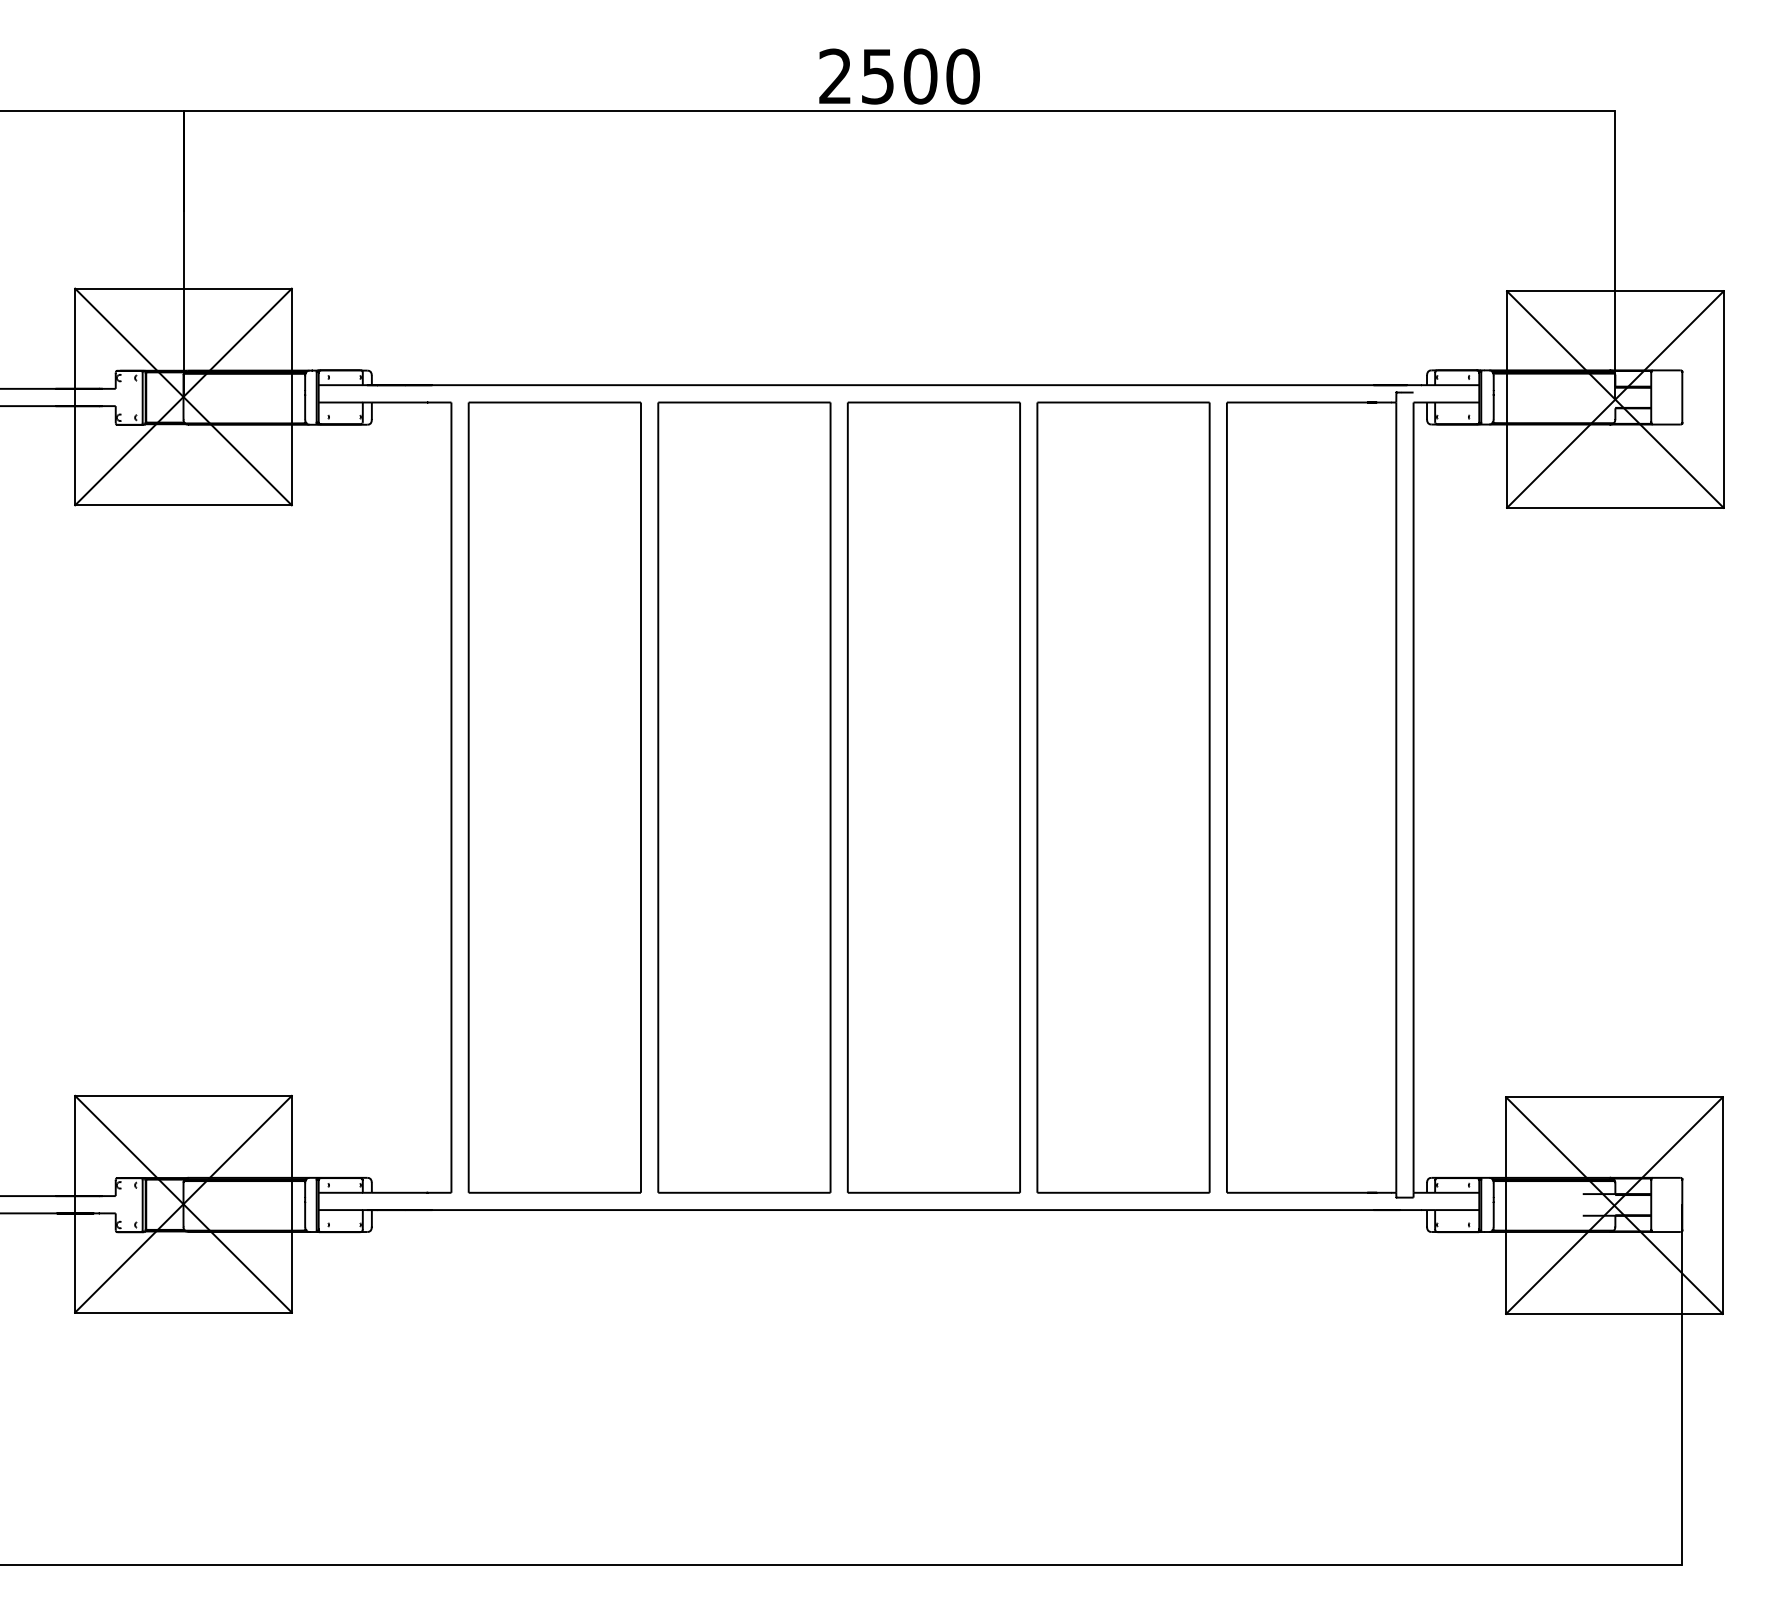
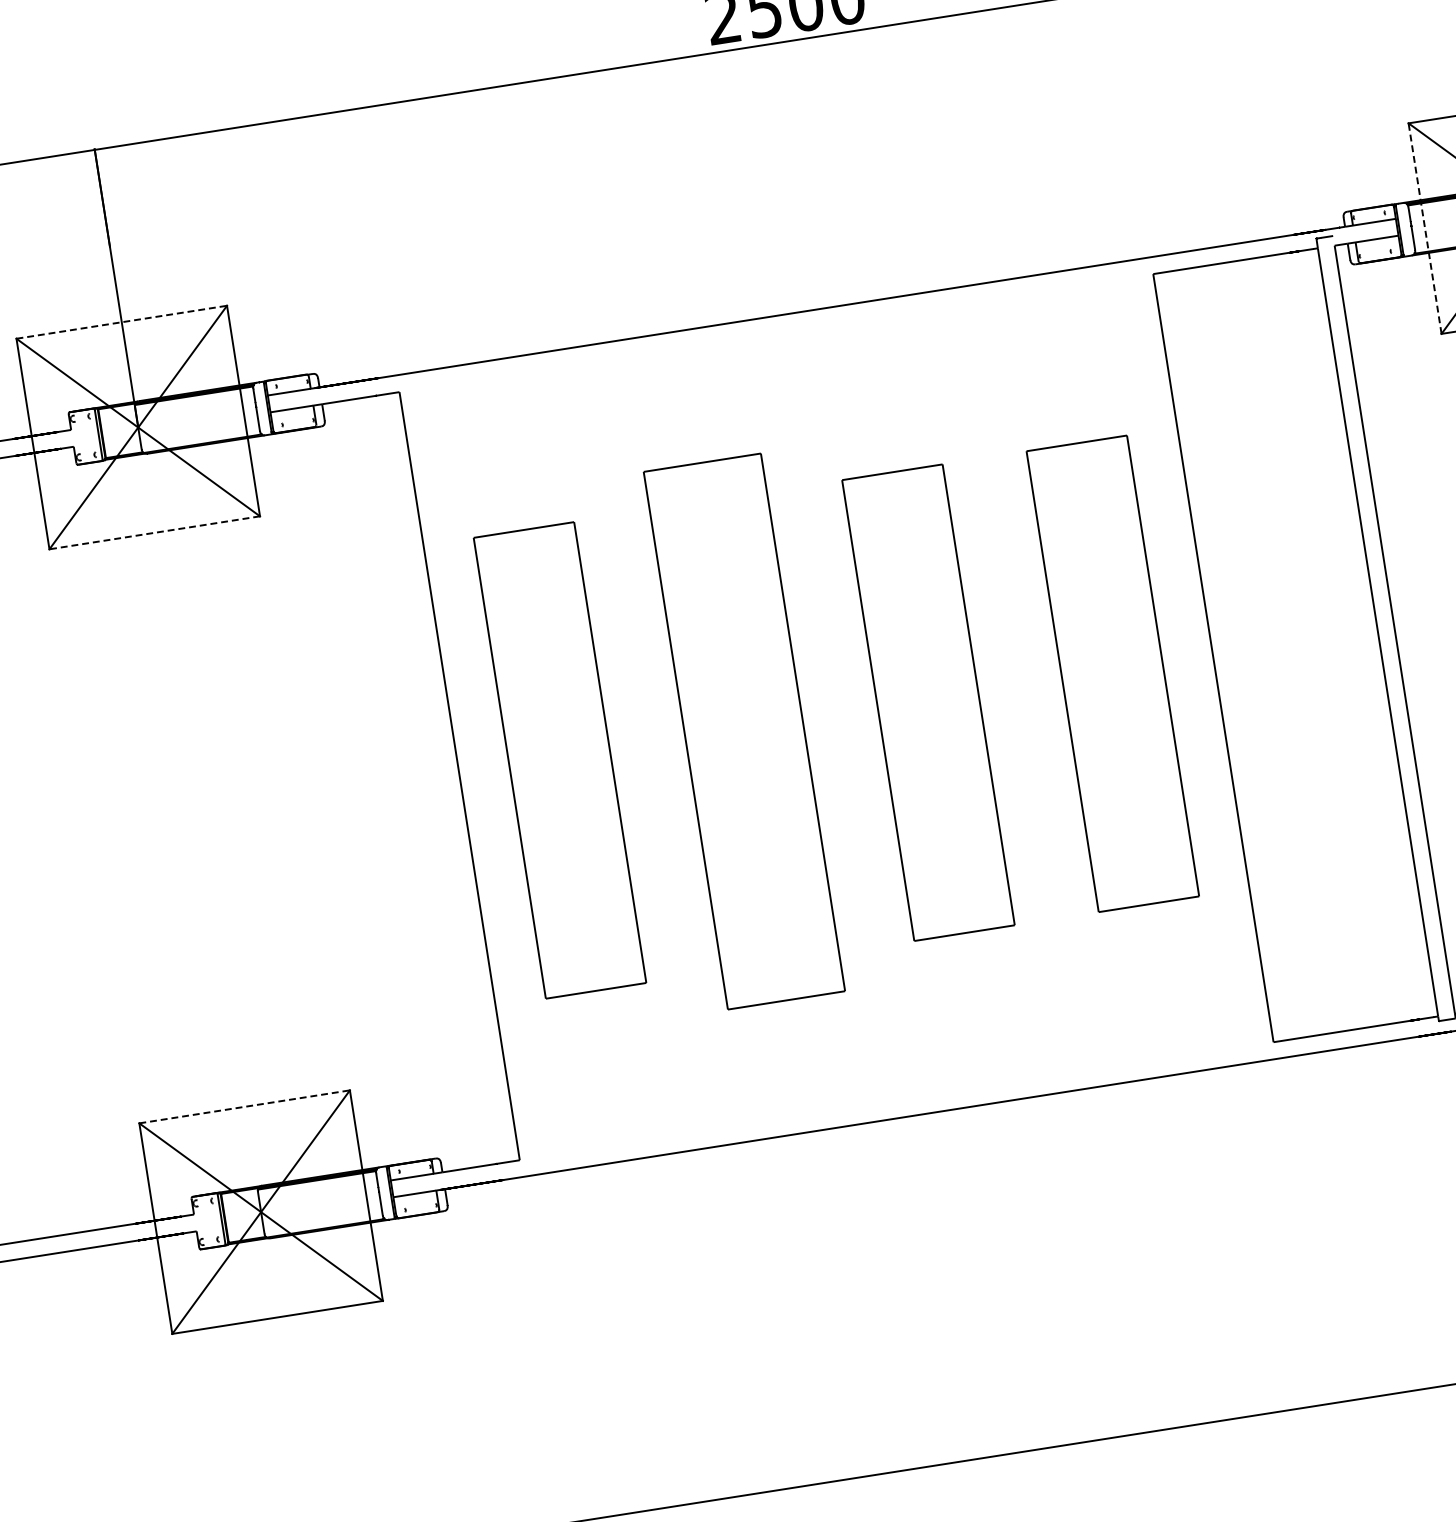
line: (184, 288) -> (122, 321), solid -> dashed
line: (1507, 399) -> (1425, 228), solid -> dashed
line: (183, 505) -> (154, 533), solid -> dashed
part: (554, 797) -> (559, 760), size x0.6
part: (744, 797) -> (744, 731), size x0.7
part: (933, 797) -> (928, 702), size x0.6
part: (1123, 797) -> (1112, 673), size x0.6
line: (184, 1095) -> (245, 1106), solid -> dashed

